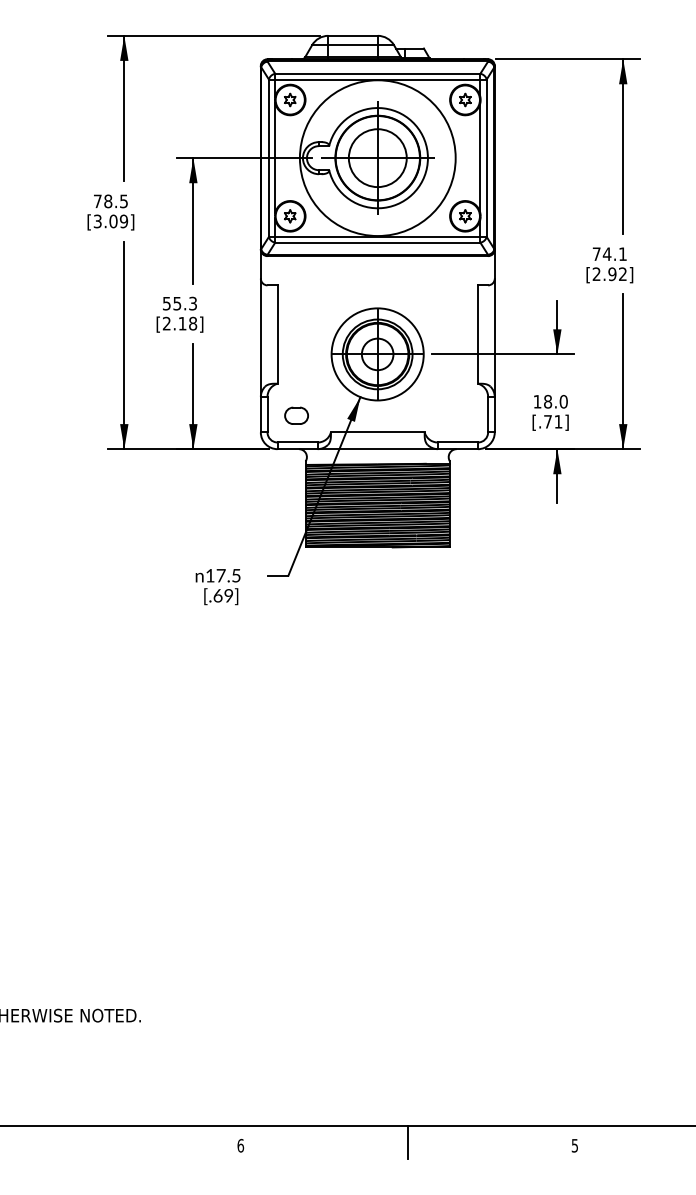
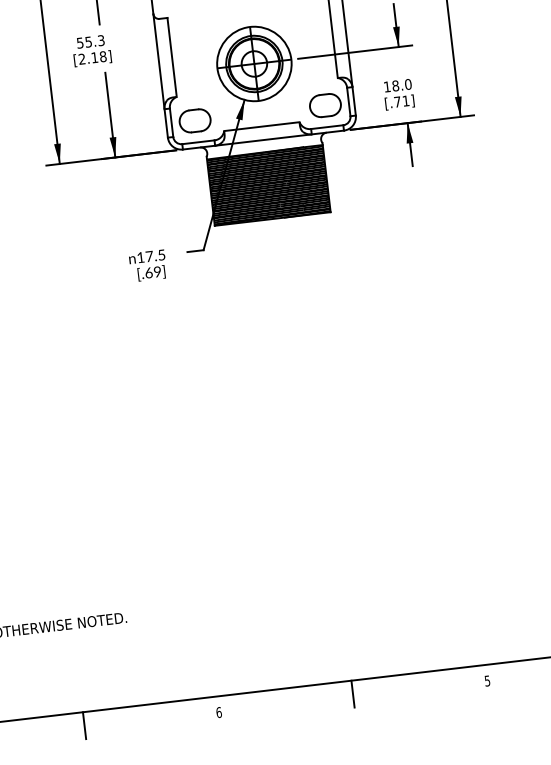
part: (296, 415) -> (194, 120), size x1.67
part: (458, 415) -> (325, 105), added
line: (73, 1142) -> (84, 725), added

